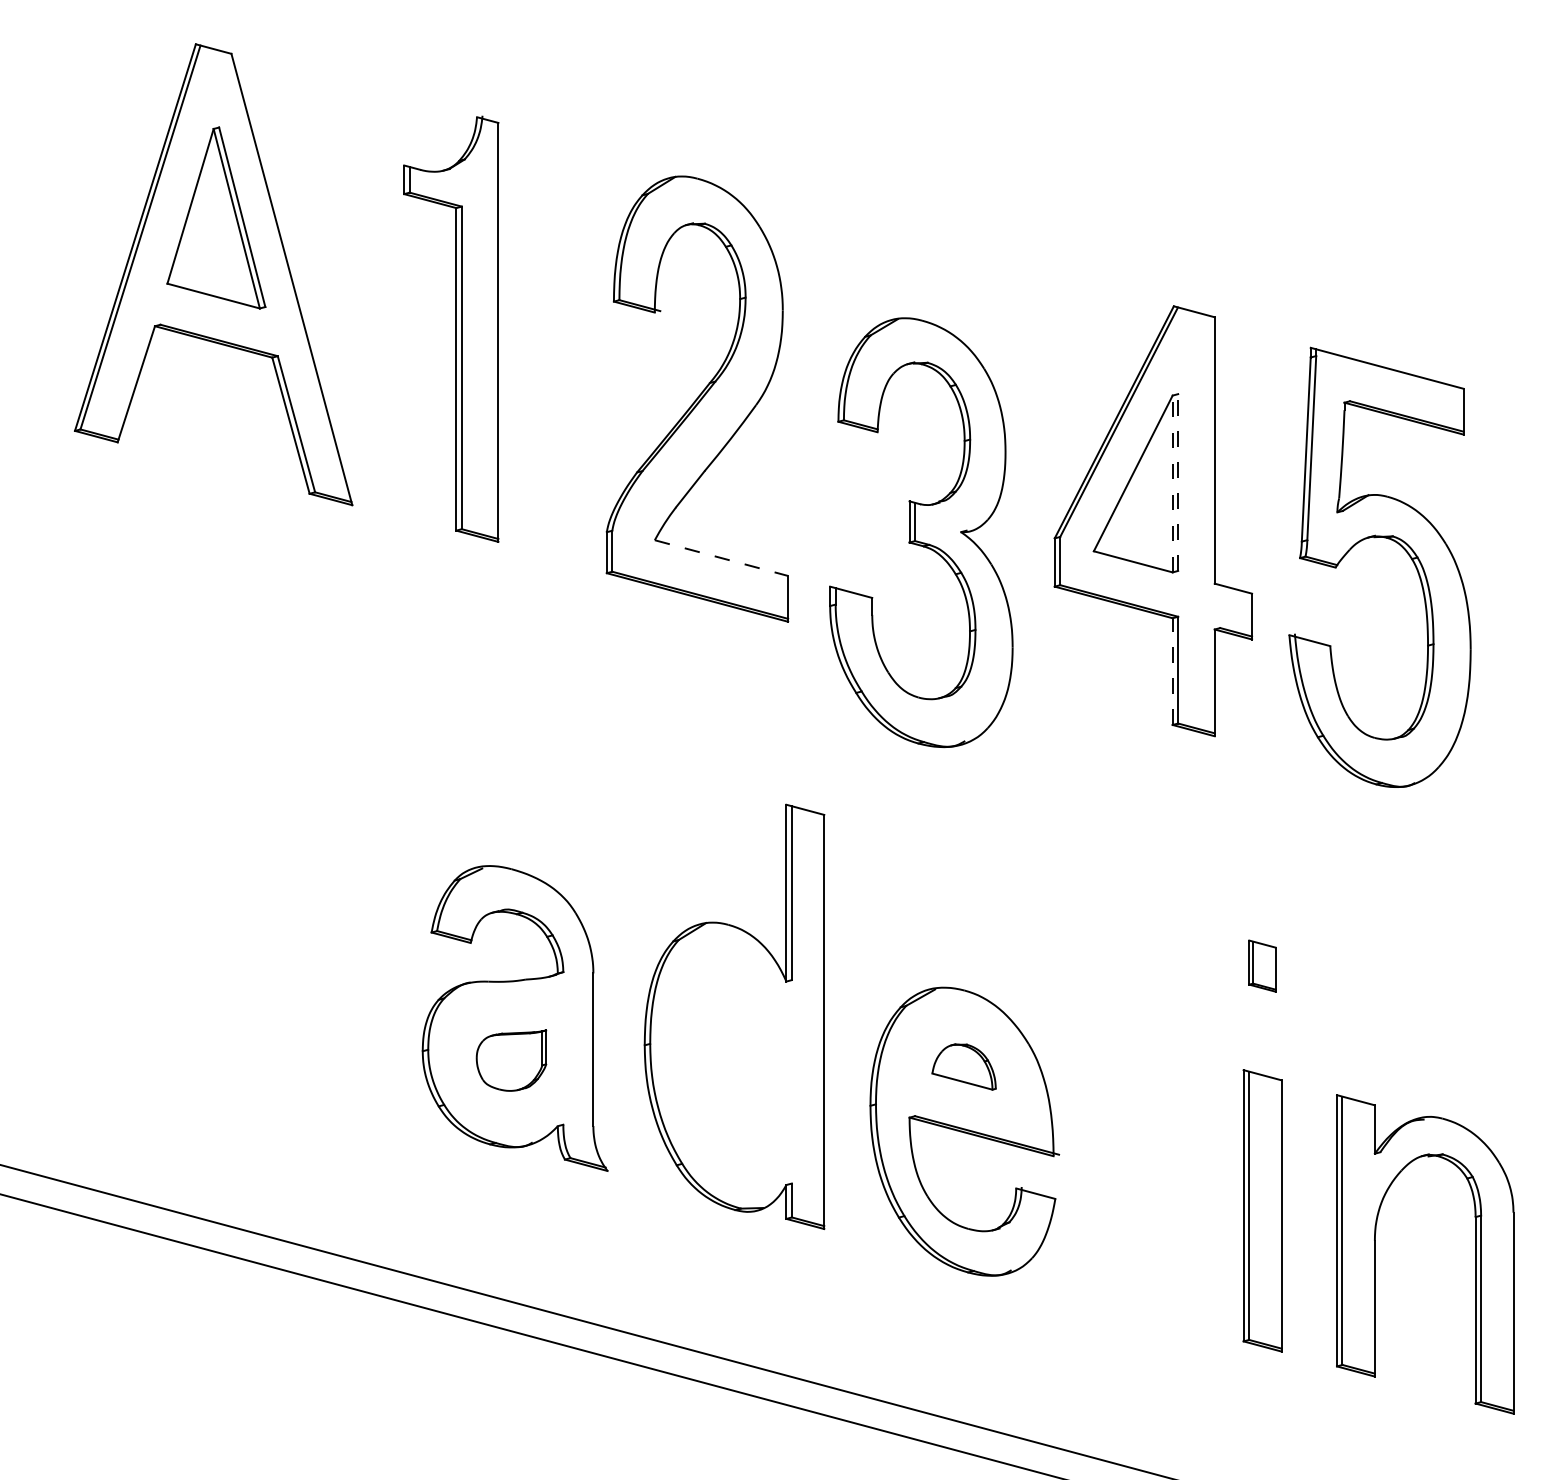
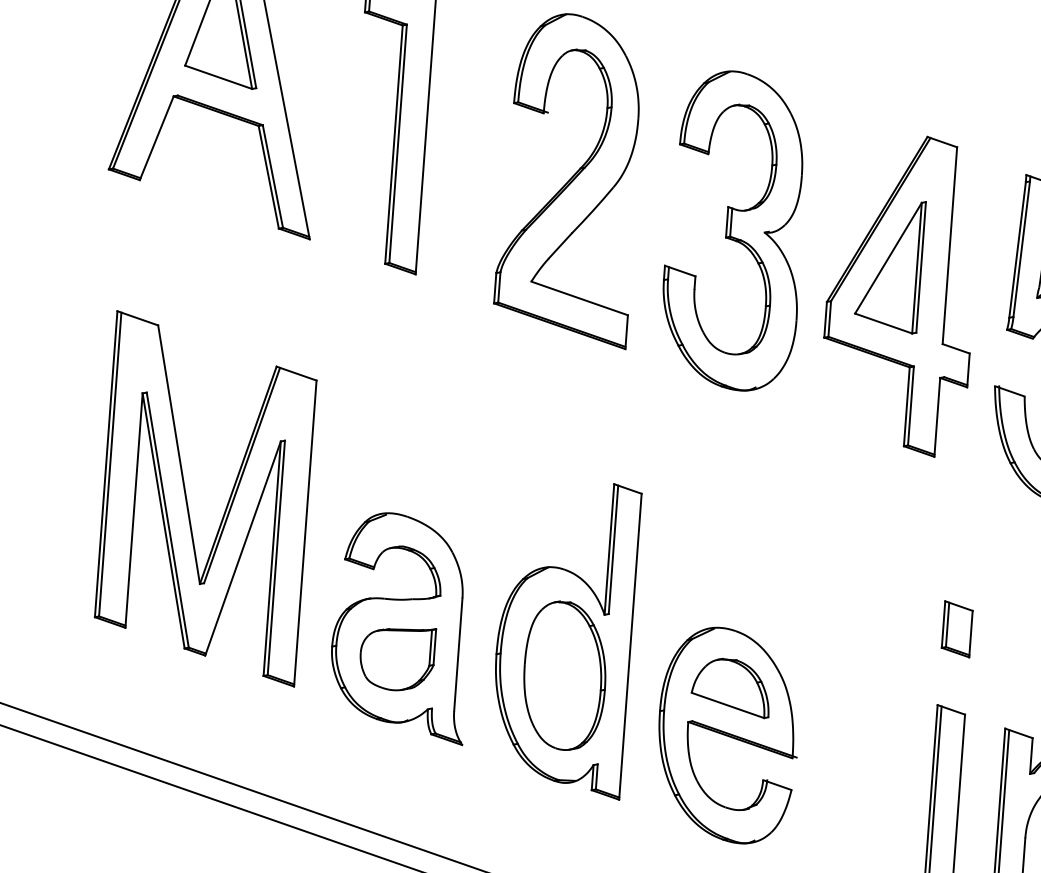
line: (1178, 482) -> (921, 267), dashed -> solid
line: (1172, 483) -> (916, 267), dashed -> solid
part: (921, 532) -> (735, 230), moved
line: (721, 558) -> (579, 298), dashed -> solid
line: (1172, 671) -> (906, 406), dashed -> solid
part: (213, 869) -> (187, 500), added
part: (1262, 965) -> (957, 628), size x1.43
part: (511, 1060) -> (397, 658), size x1.43
part: (963, 1066) -> (730, 687), size x1.67
part: (739, 1067) -> (565, 675), added

